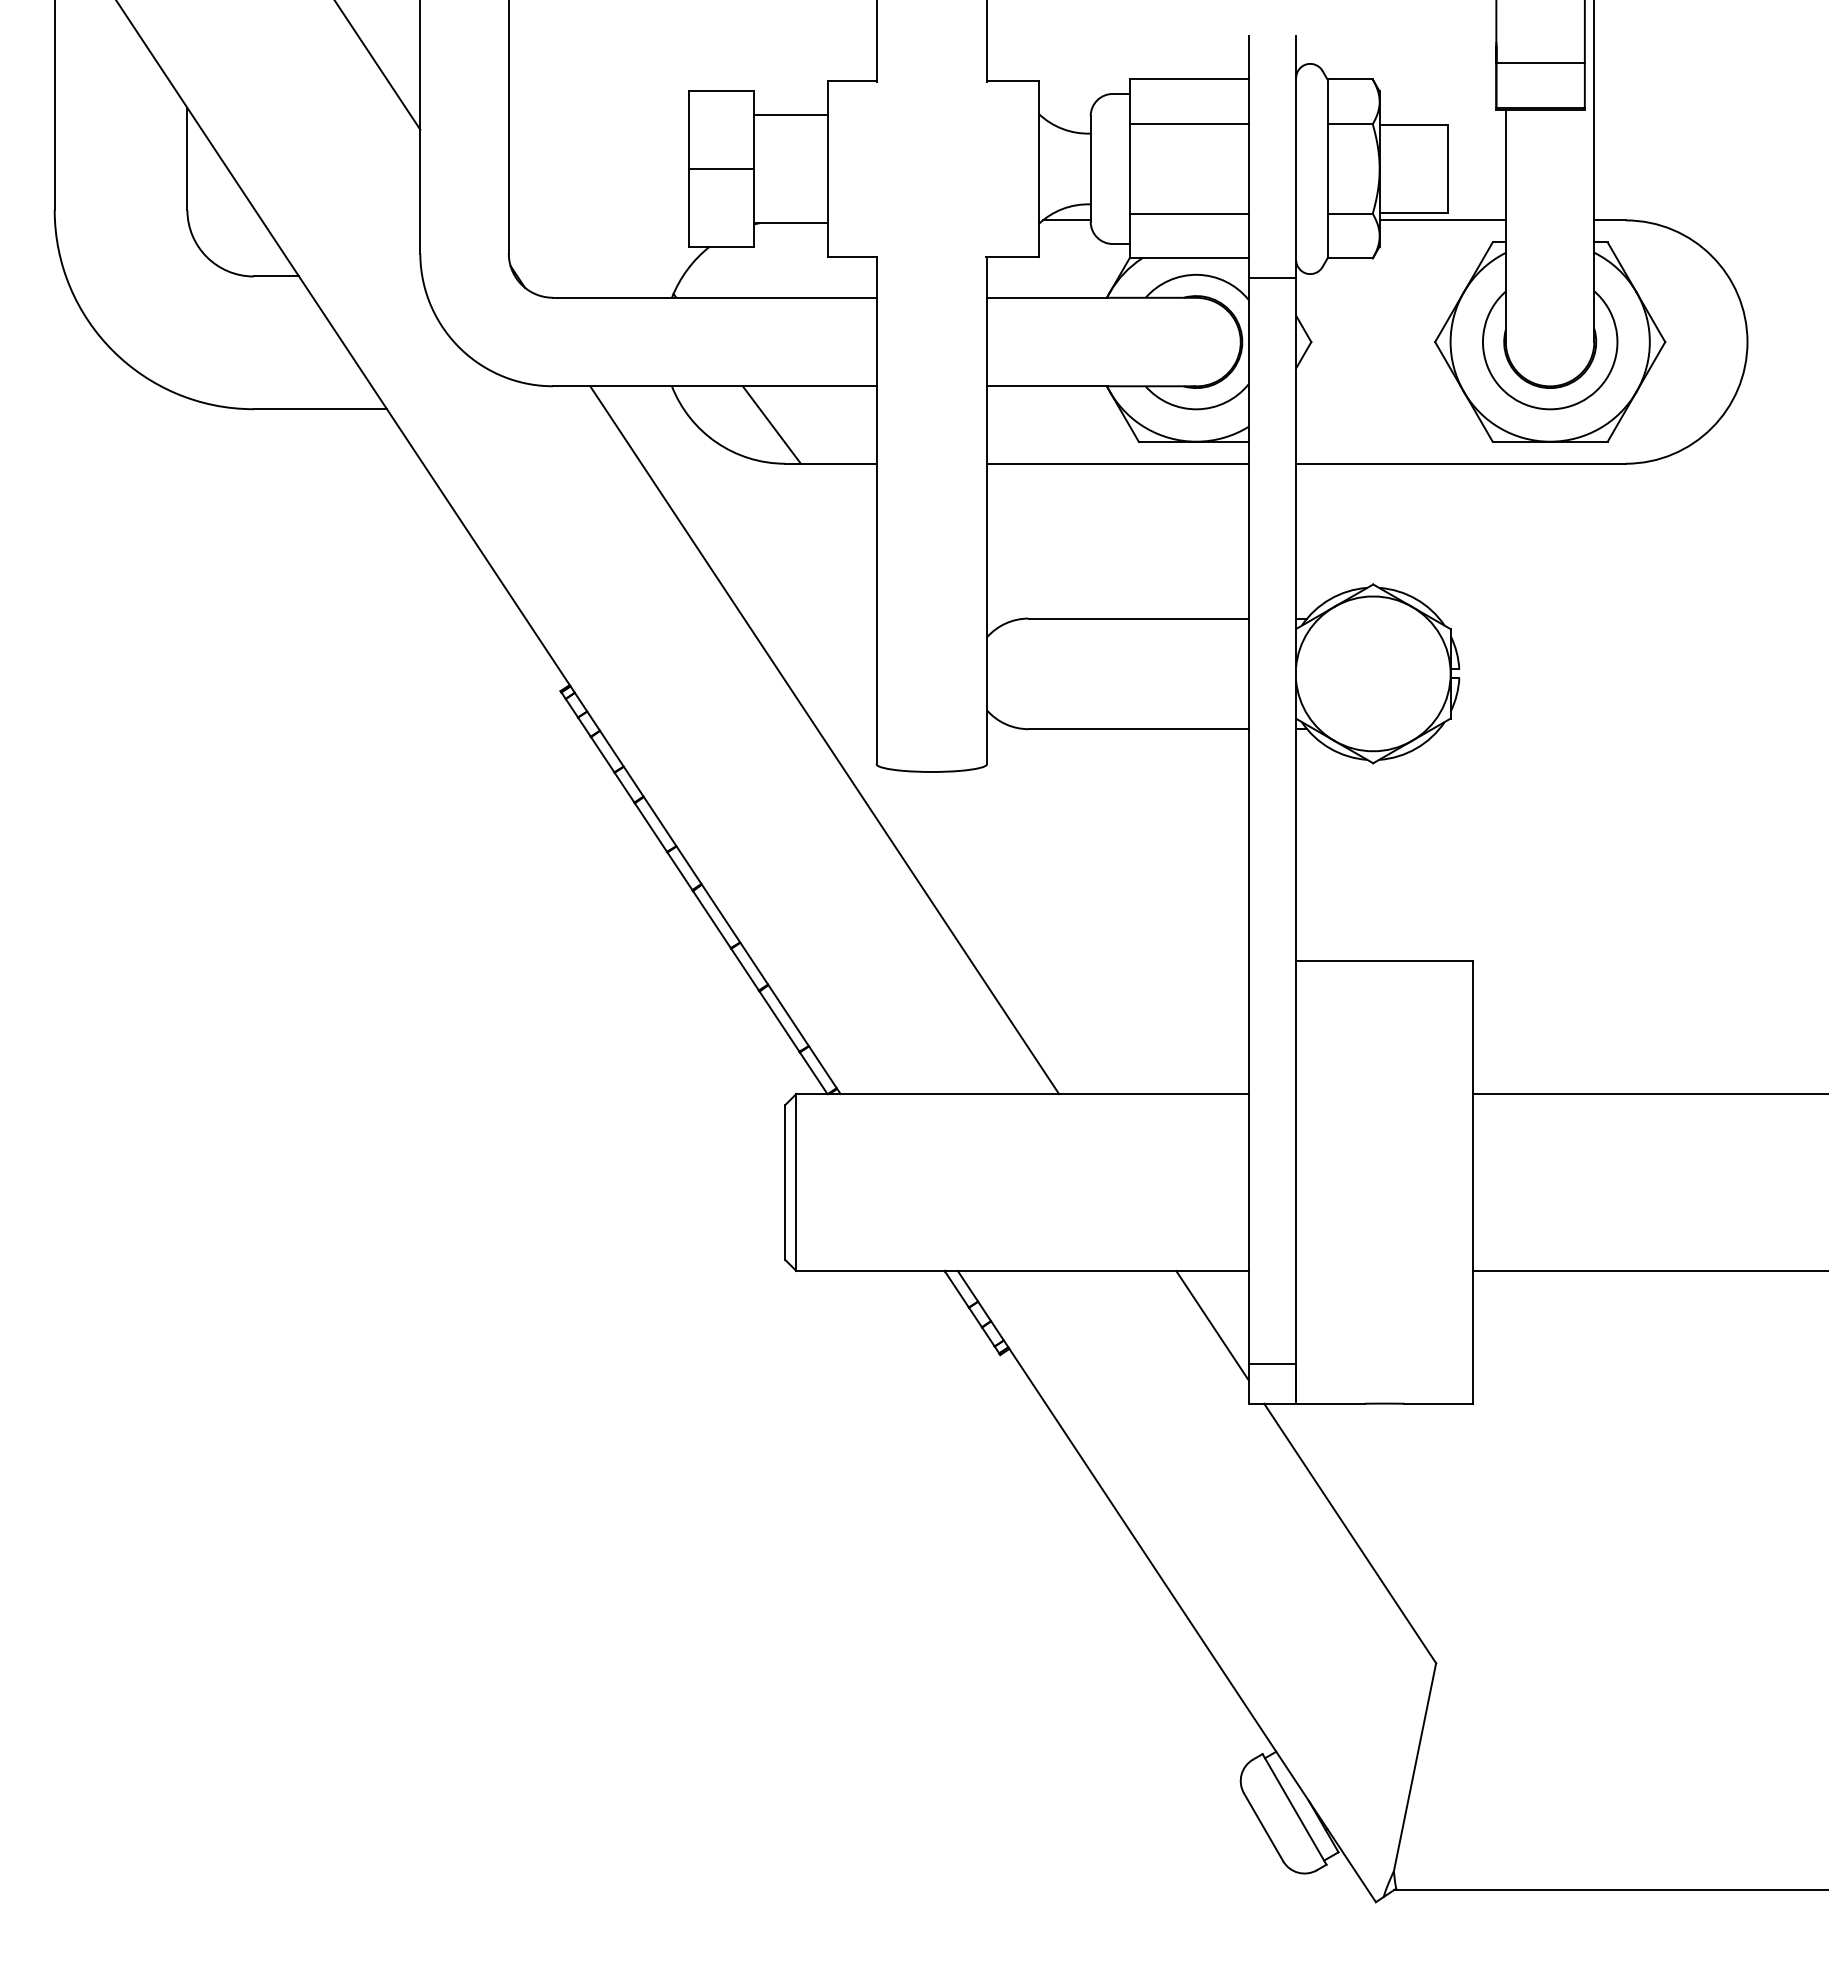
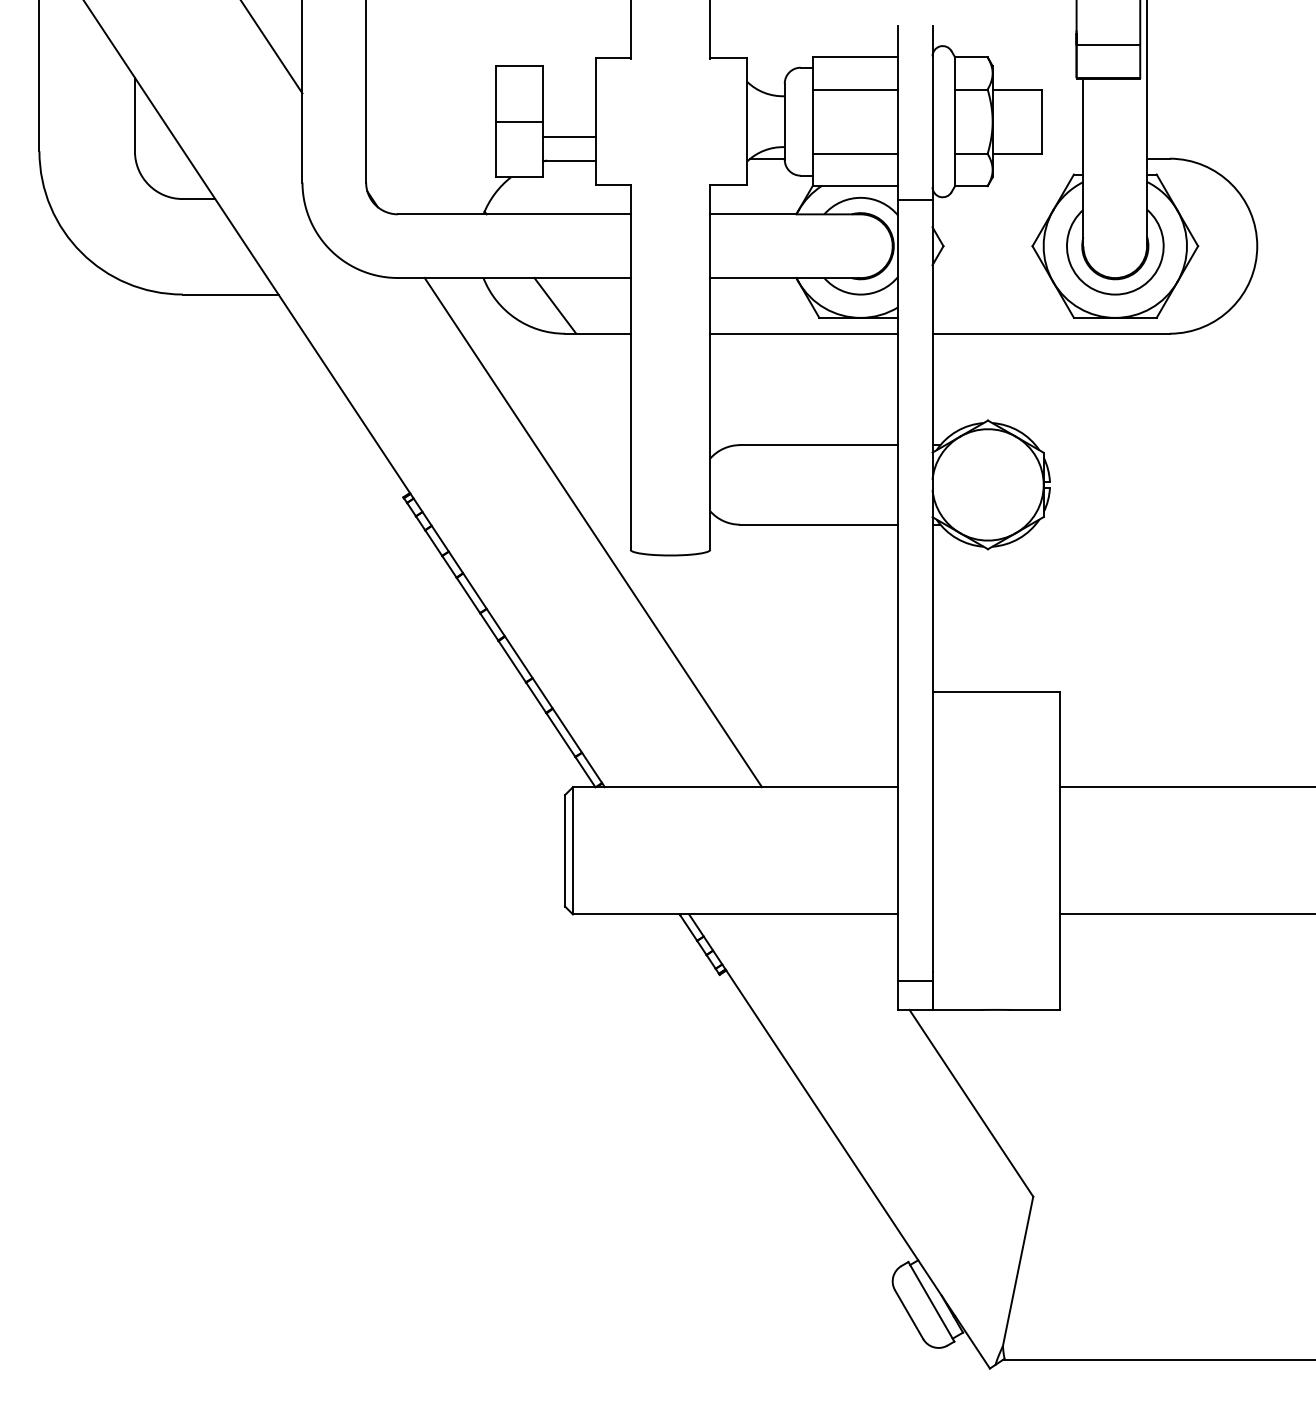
line: (790, 115) -> (568, 137), moved
line: (1442, 220) -> (1037, 158), removed
line: (1212, 1325) -> (872, 953), removed

